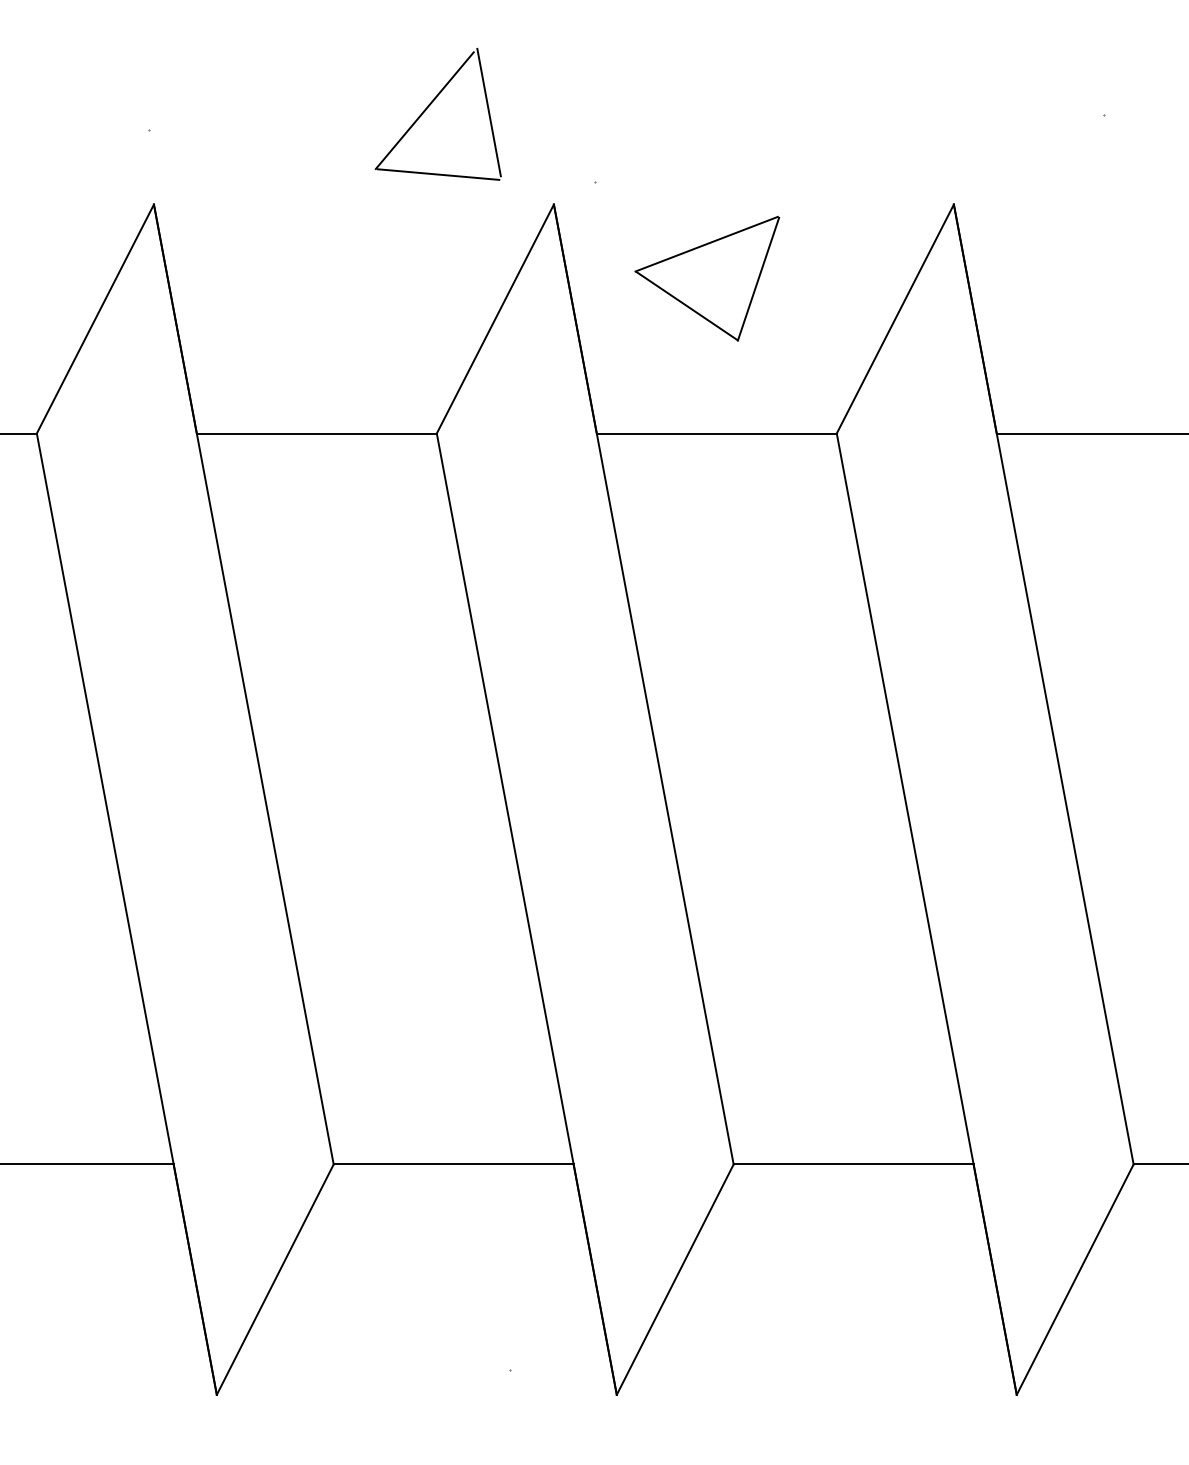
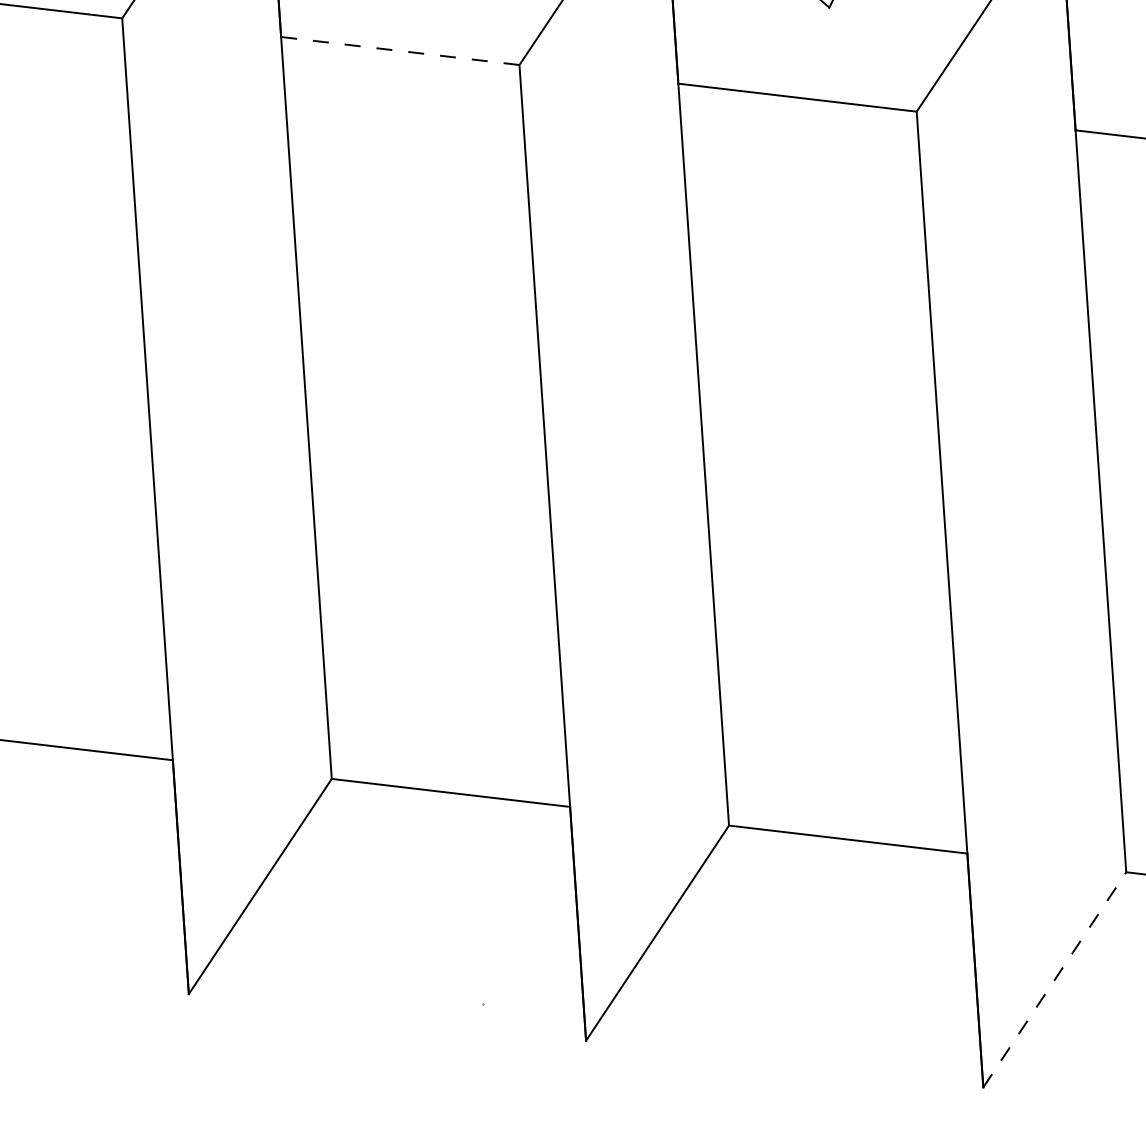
line: (316, 433) -> (399, 50), solid -> dashed
line: (1075, 1279) -> (1055, 979), solid -> dashed

